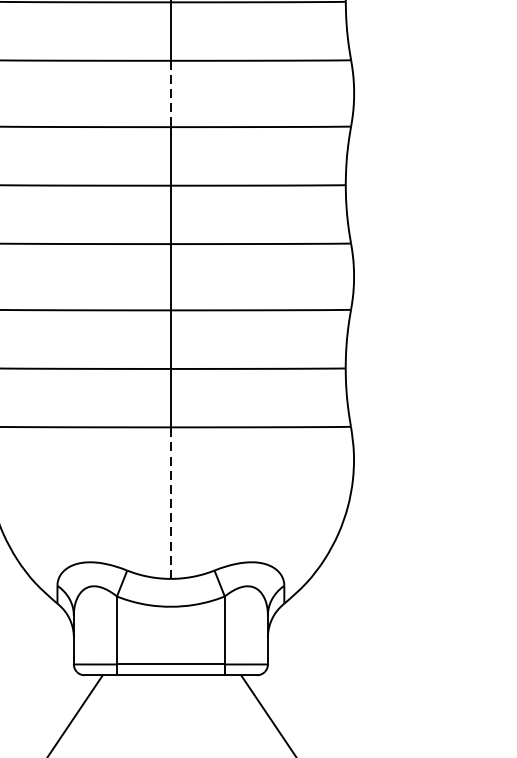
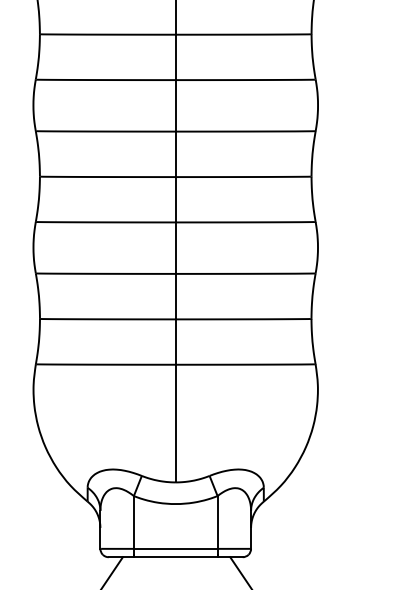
line: (170, 93) -> (175, 105), dashed -> solid
line: (170, 503) -> (175, 423), dashed -> solid

